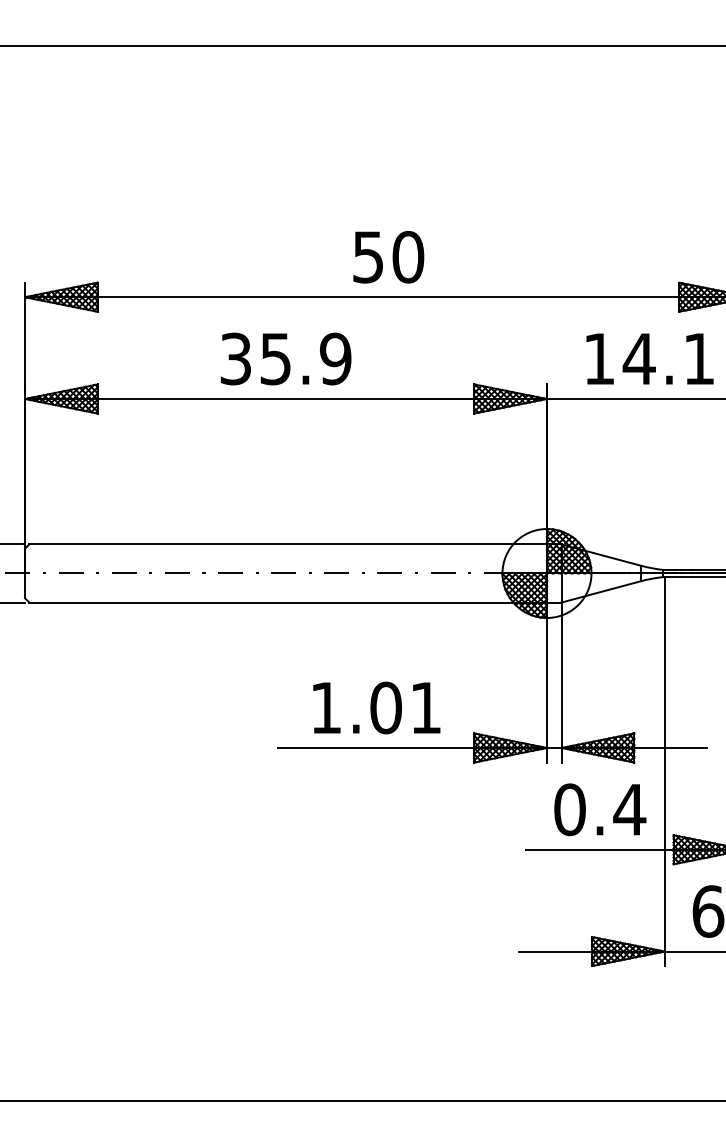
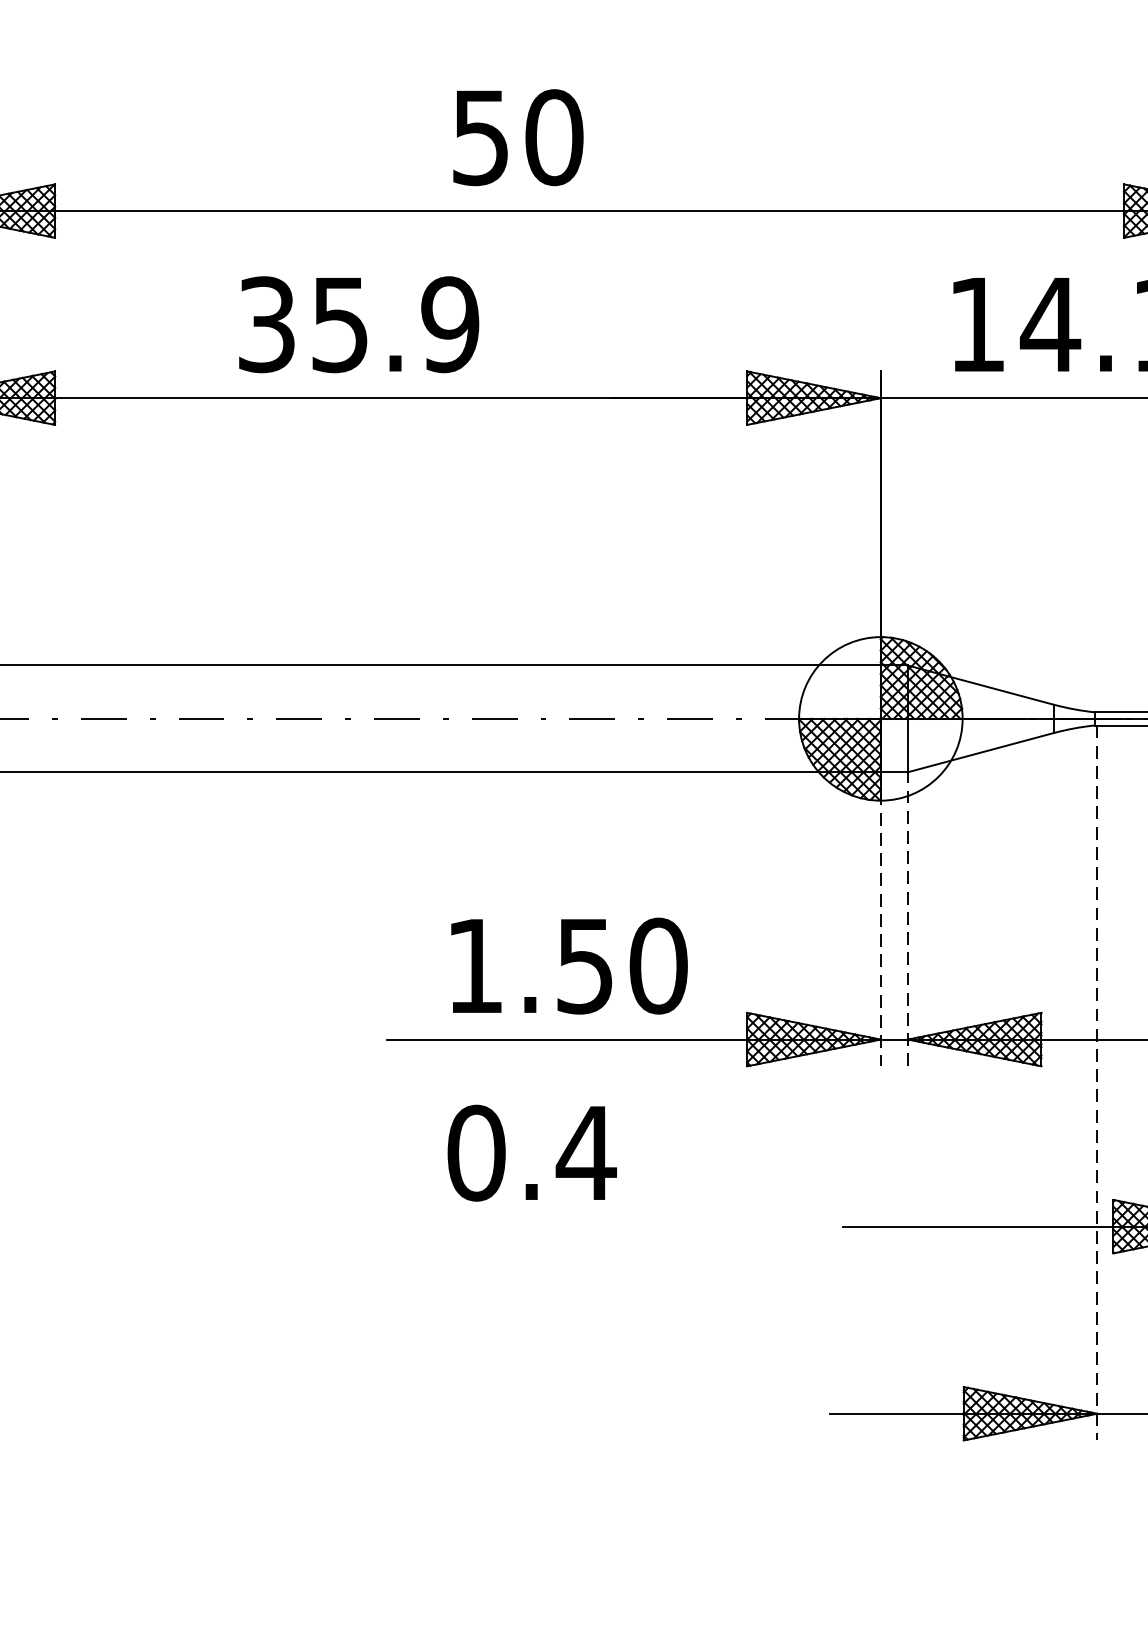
text: (388, 257) -> (517, 138), moved
text: (285, 358) -> (357, 323), moved
line: (546, 682) -> (879, 919), solid -> dashed
line: (561, 682) -> (907, 919), solid -> dashed
text: (405, 707) -> (620, 965), 1.01 -> 1.50
line: (664, 772) -> (1096, 1084), solid -> dashed
text: (600, 809) -> (532, 1152), moved

